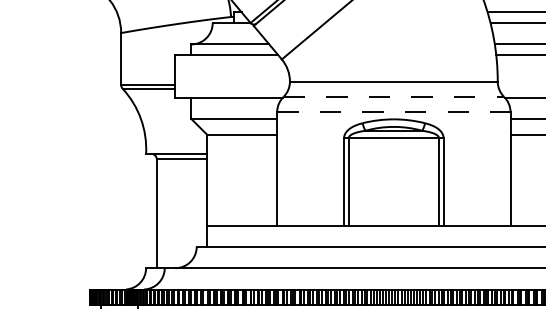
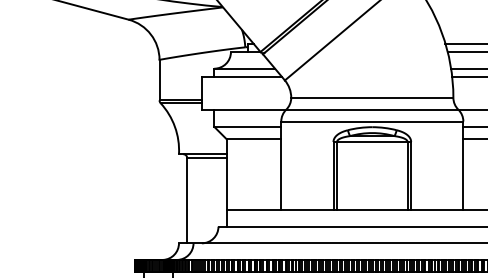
line: (394, 96) -> (372, 109), dashed -> solid
line: (394, 112) -> (372, 121), dashed -> solid

